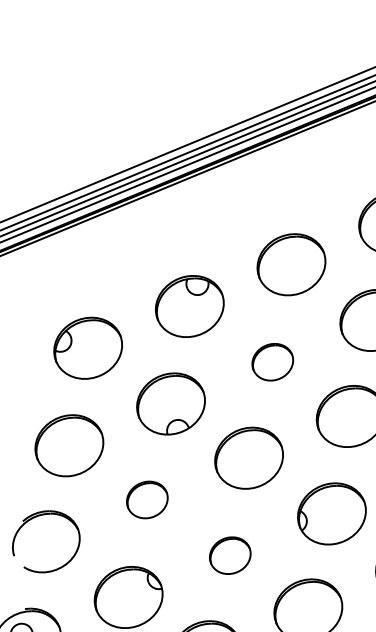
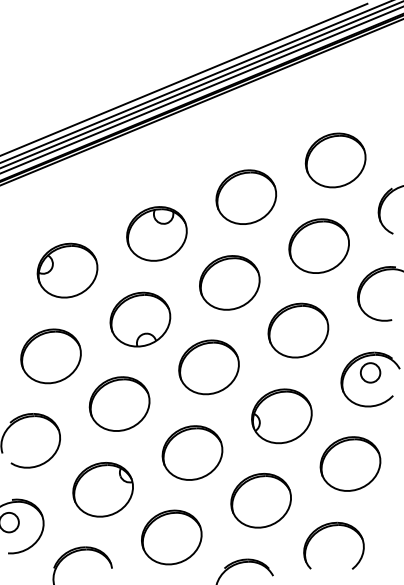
part: (272, 361) -> (229, 282), size x1.67
part: (147, 499) -> (119, 403), size x1.67
part: (230, 555) -> (192, 452), size x1.67

